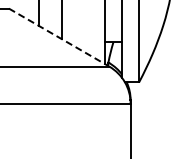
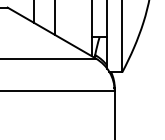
line: (59, 37) -> (52, 33), dashed -> solid

